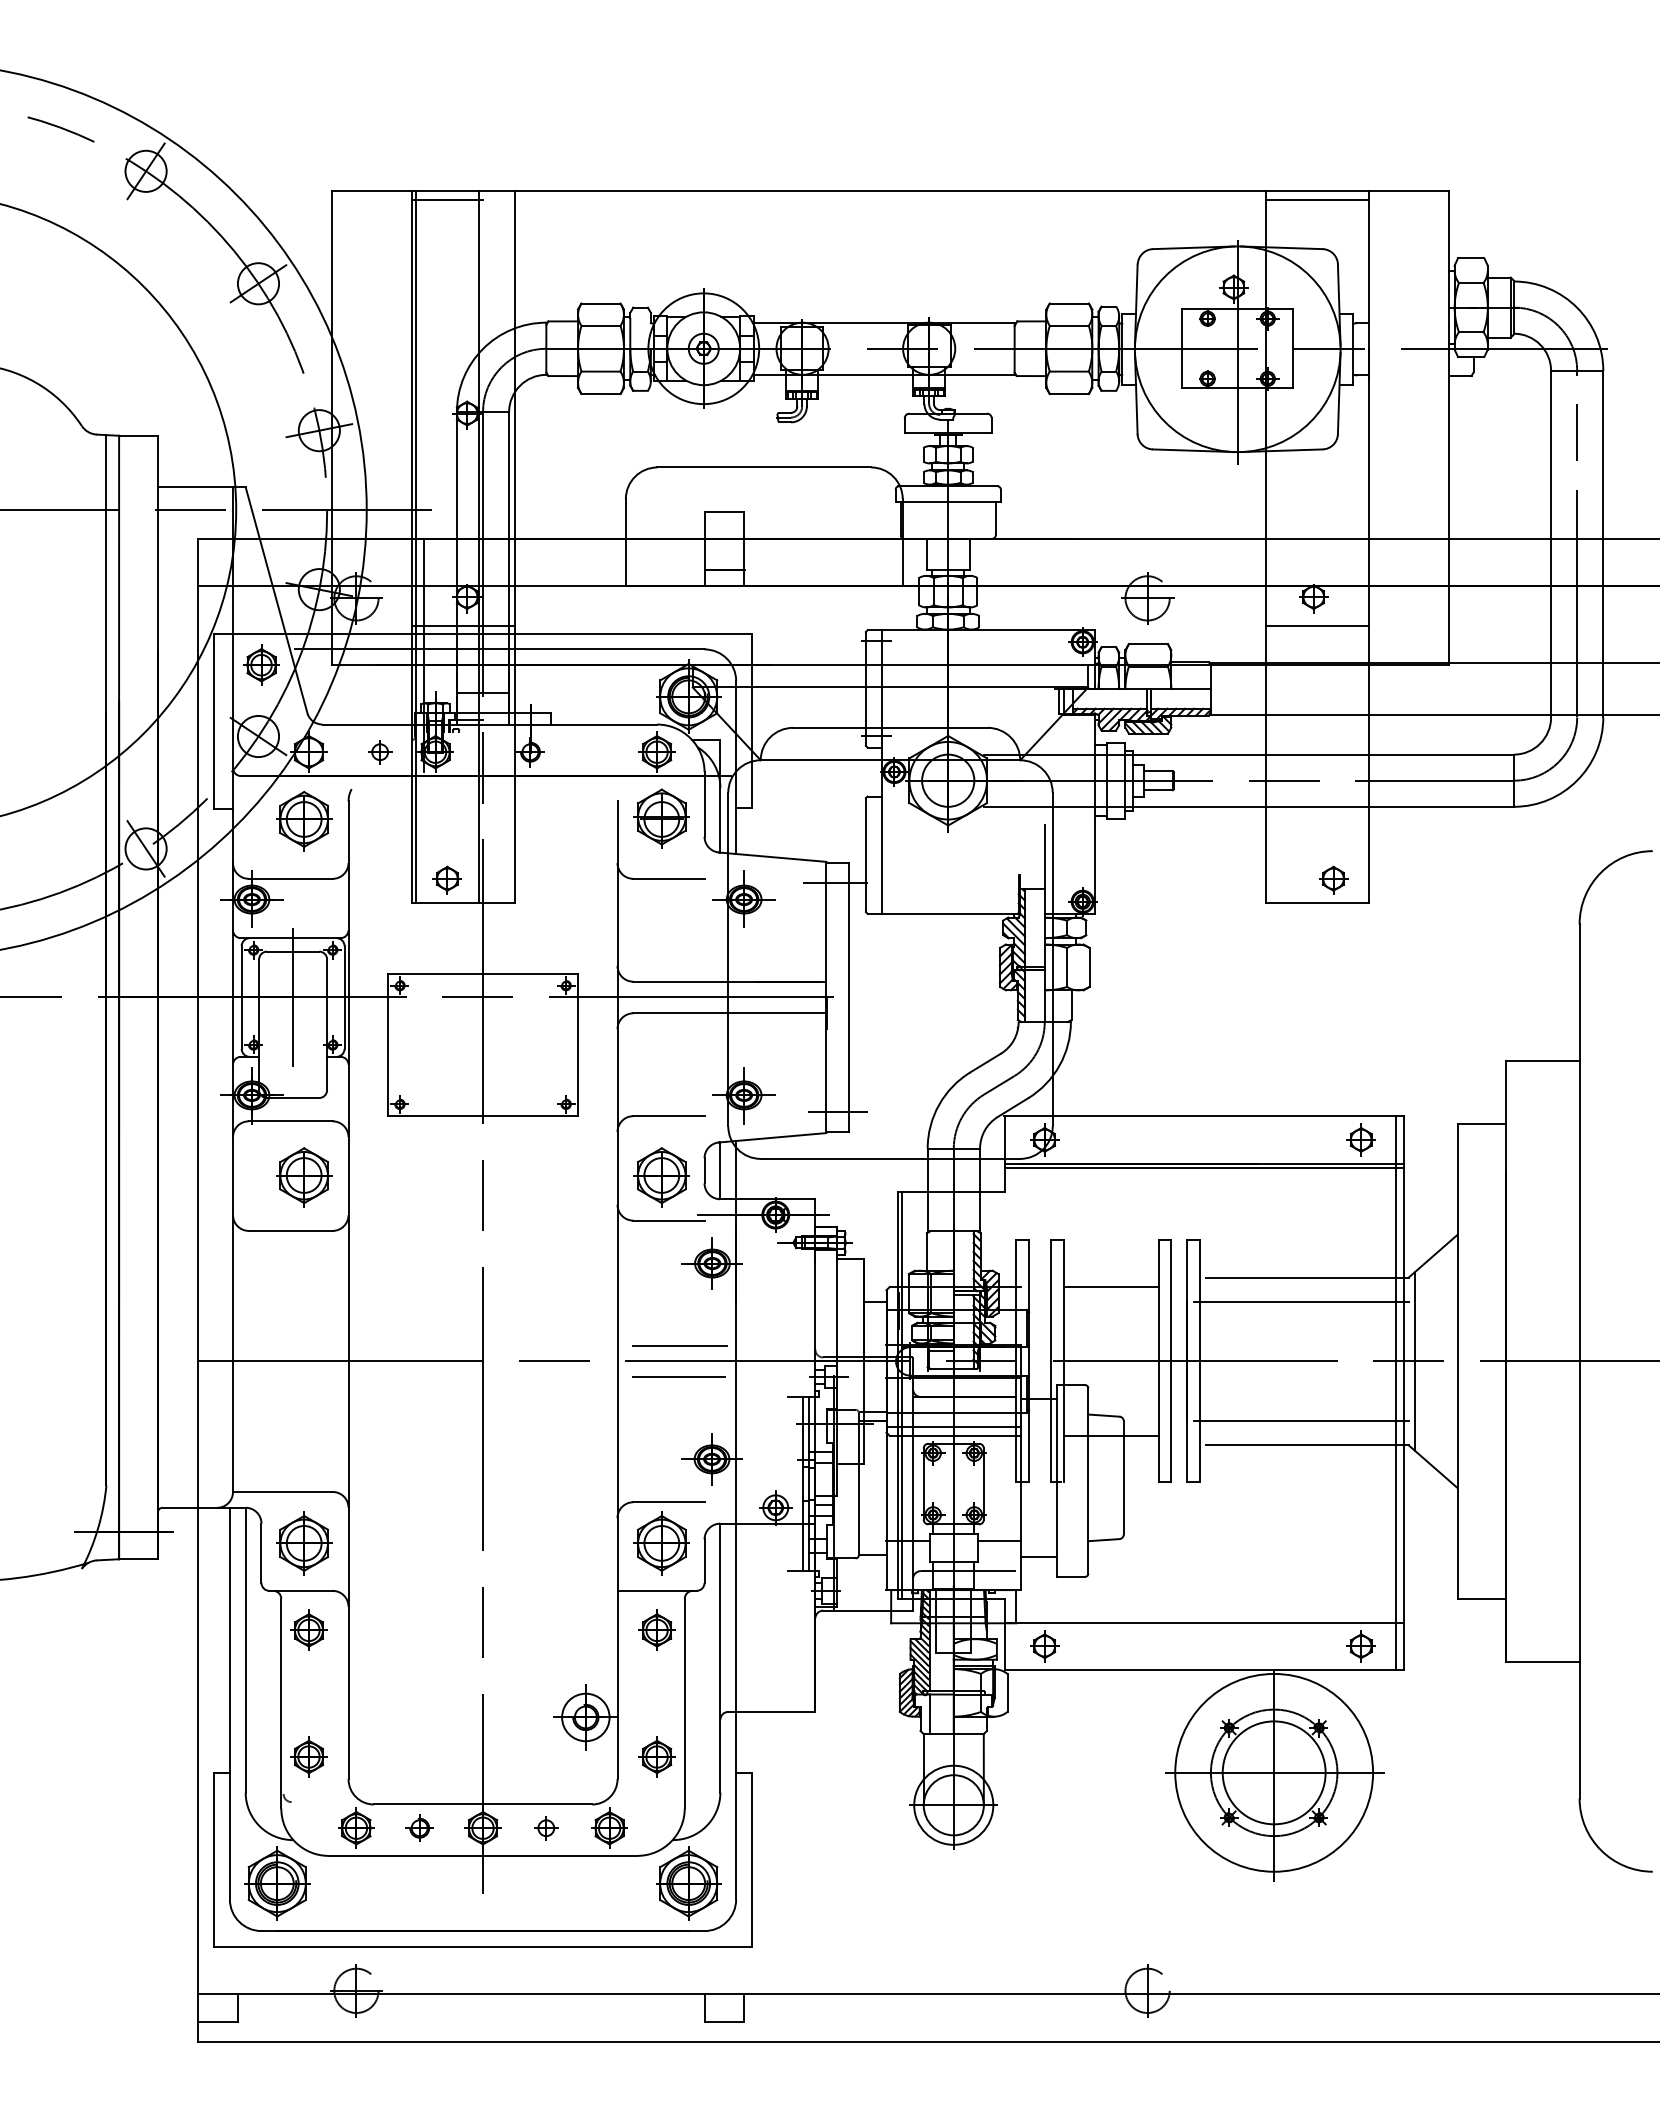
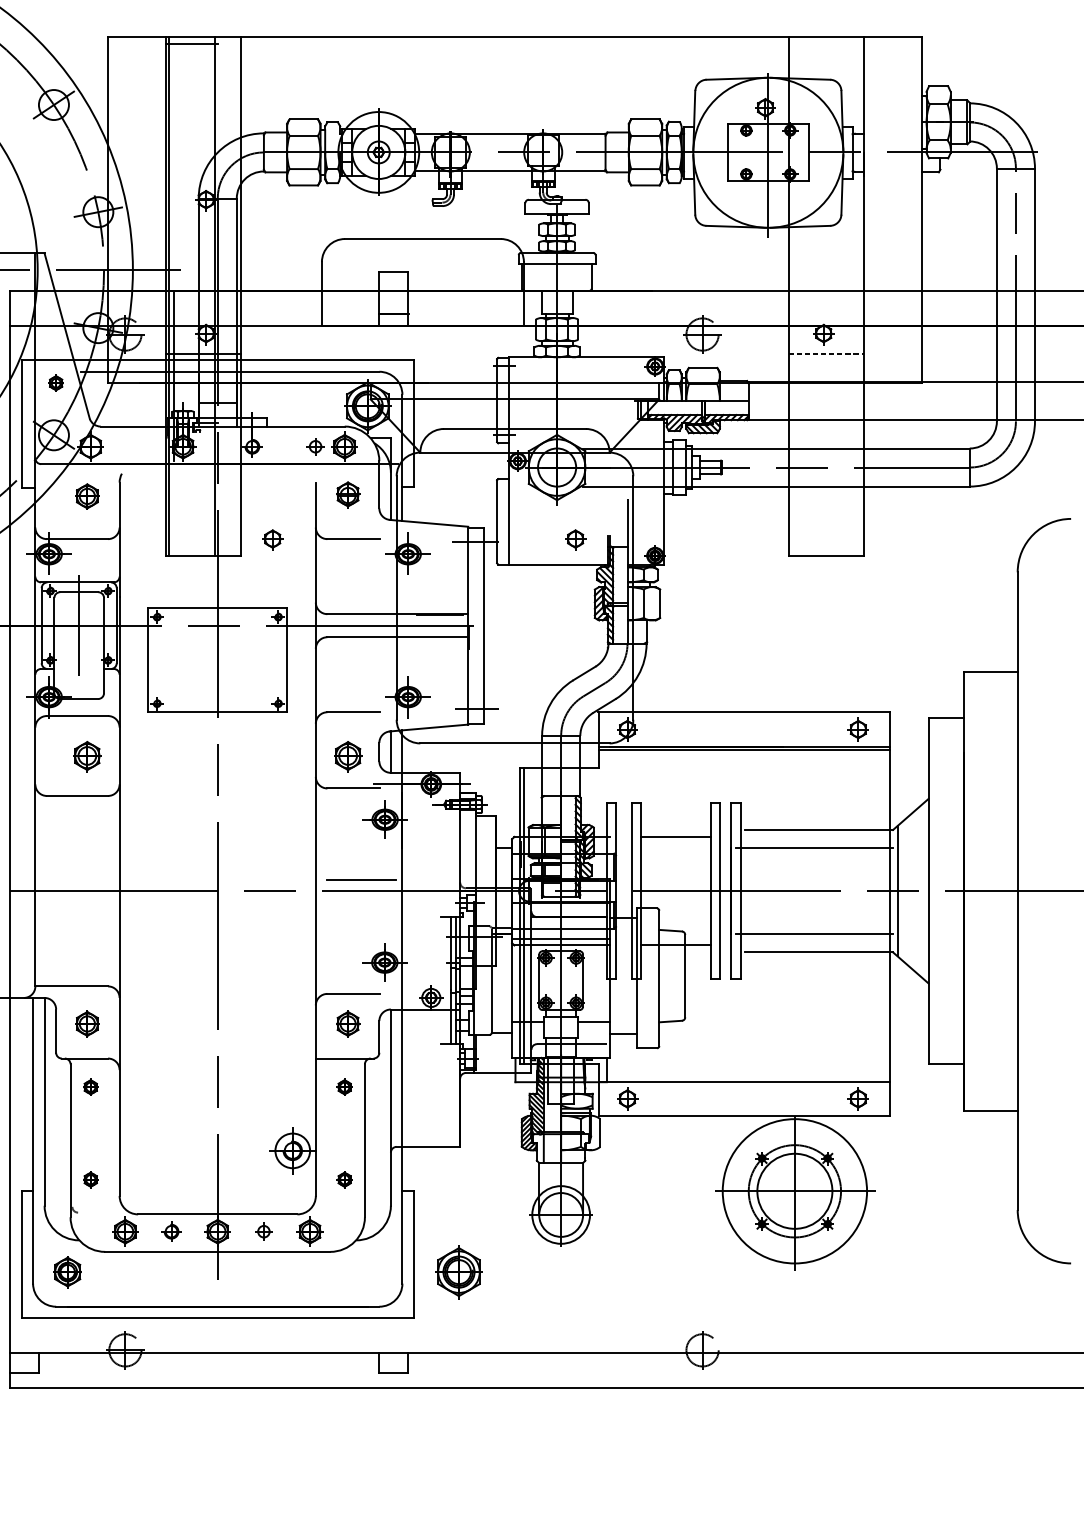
line: (1317, 200) -> (826, 44), removed
line: (1318, 625) -> (827, 354), solid -> dashed
part: (261, 664) -> (56, 382), size x0.6
part: (380, 752) -> (315, 446), moved
part: (661, 818) -> (347, 495), size x0.6
part: (304, 821) -> (87, 497), size x0.6
part: (446, 879) -> (272, 539), moved
part: (1333, 879) -> (575, 539), moved
part: (304, 1177) -> (87, 756), size x0.7
part: (661, 1177) -> (347, 756), size x0.7
line: (678, 1377) -> (360, 902), removed
line: (1396, 1393) -> (884, 914), removed
part: (304, 1543) -> (87, 1023), size x0.6
part: (661, 1543) -> (347, 1023), size x0.6
part: (308, 1629) -> (90, 1086), size x0.6
part: (656, 1629) -> (344, 1086), size x0.6
part: (308, 1756) -> (90, 1179), size x0.6
part: (656, 1756) -> (344, 1179), size x0.6
part: (277, 1883) -> (67, 1272), size x0.6
part: (688, 1883) -> (458, 1272), moved

